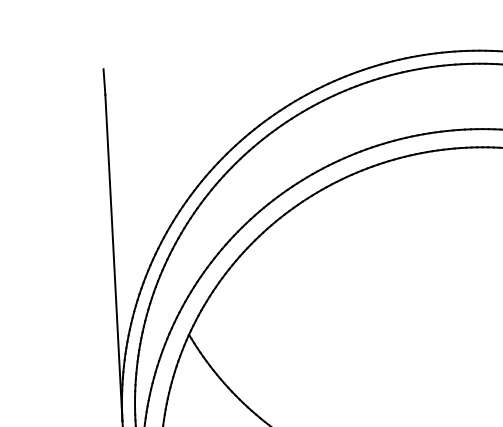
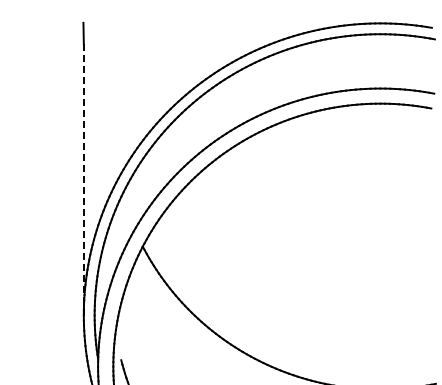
line: (113, 257) -> (83, 179), solid -> dashed

